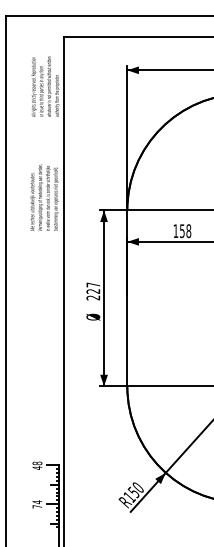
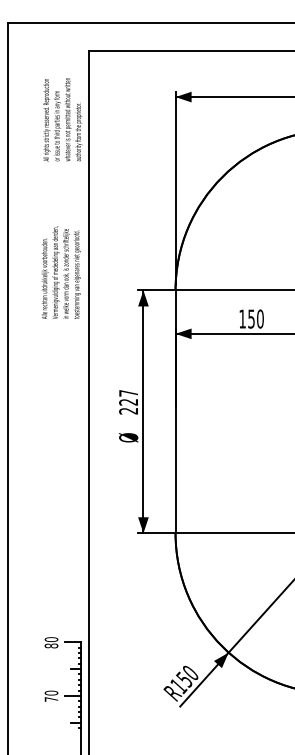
text: (188, 230) -> (259, 318), 158 -> 150
text: (37, 465) -> (51, 642), 48 -> 80
text: (37, 502) -> (51, 693), 74 -> 70

